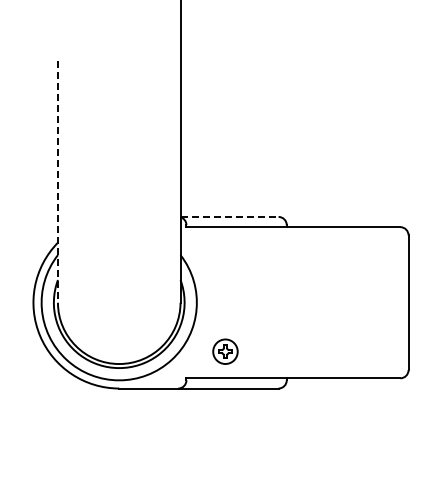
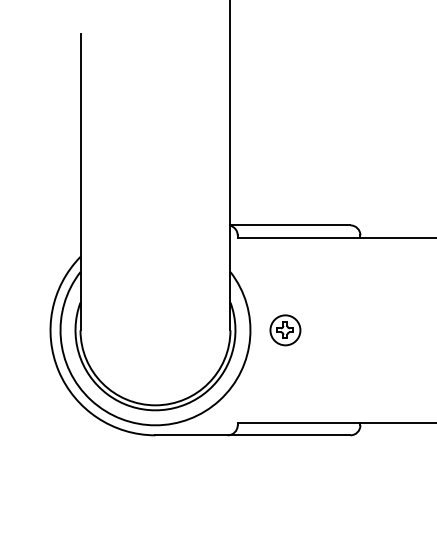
line: (57, 182) -> (79, 183), dashed -> solid
line: (230, 216) -> (291, 224), dashed -> solid
part: (225, 351) -> (285, 330), moved

